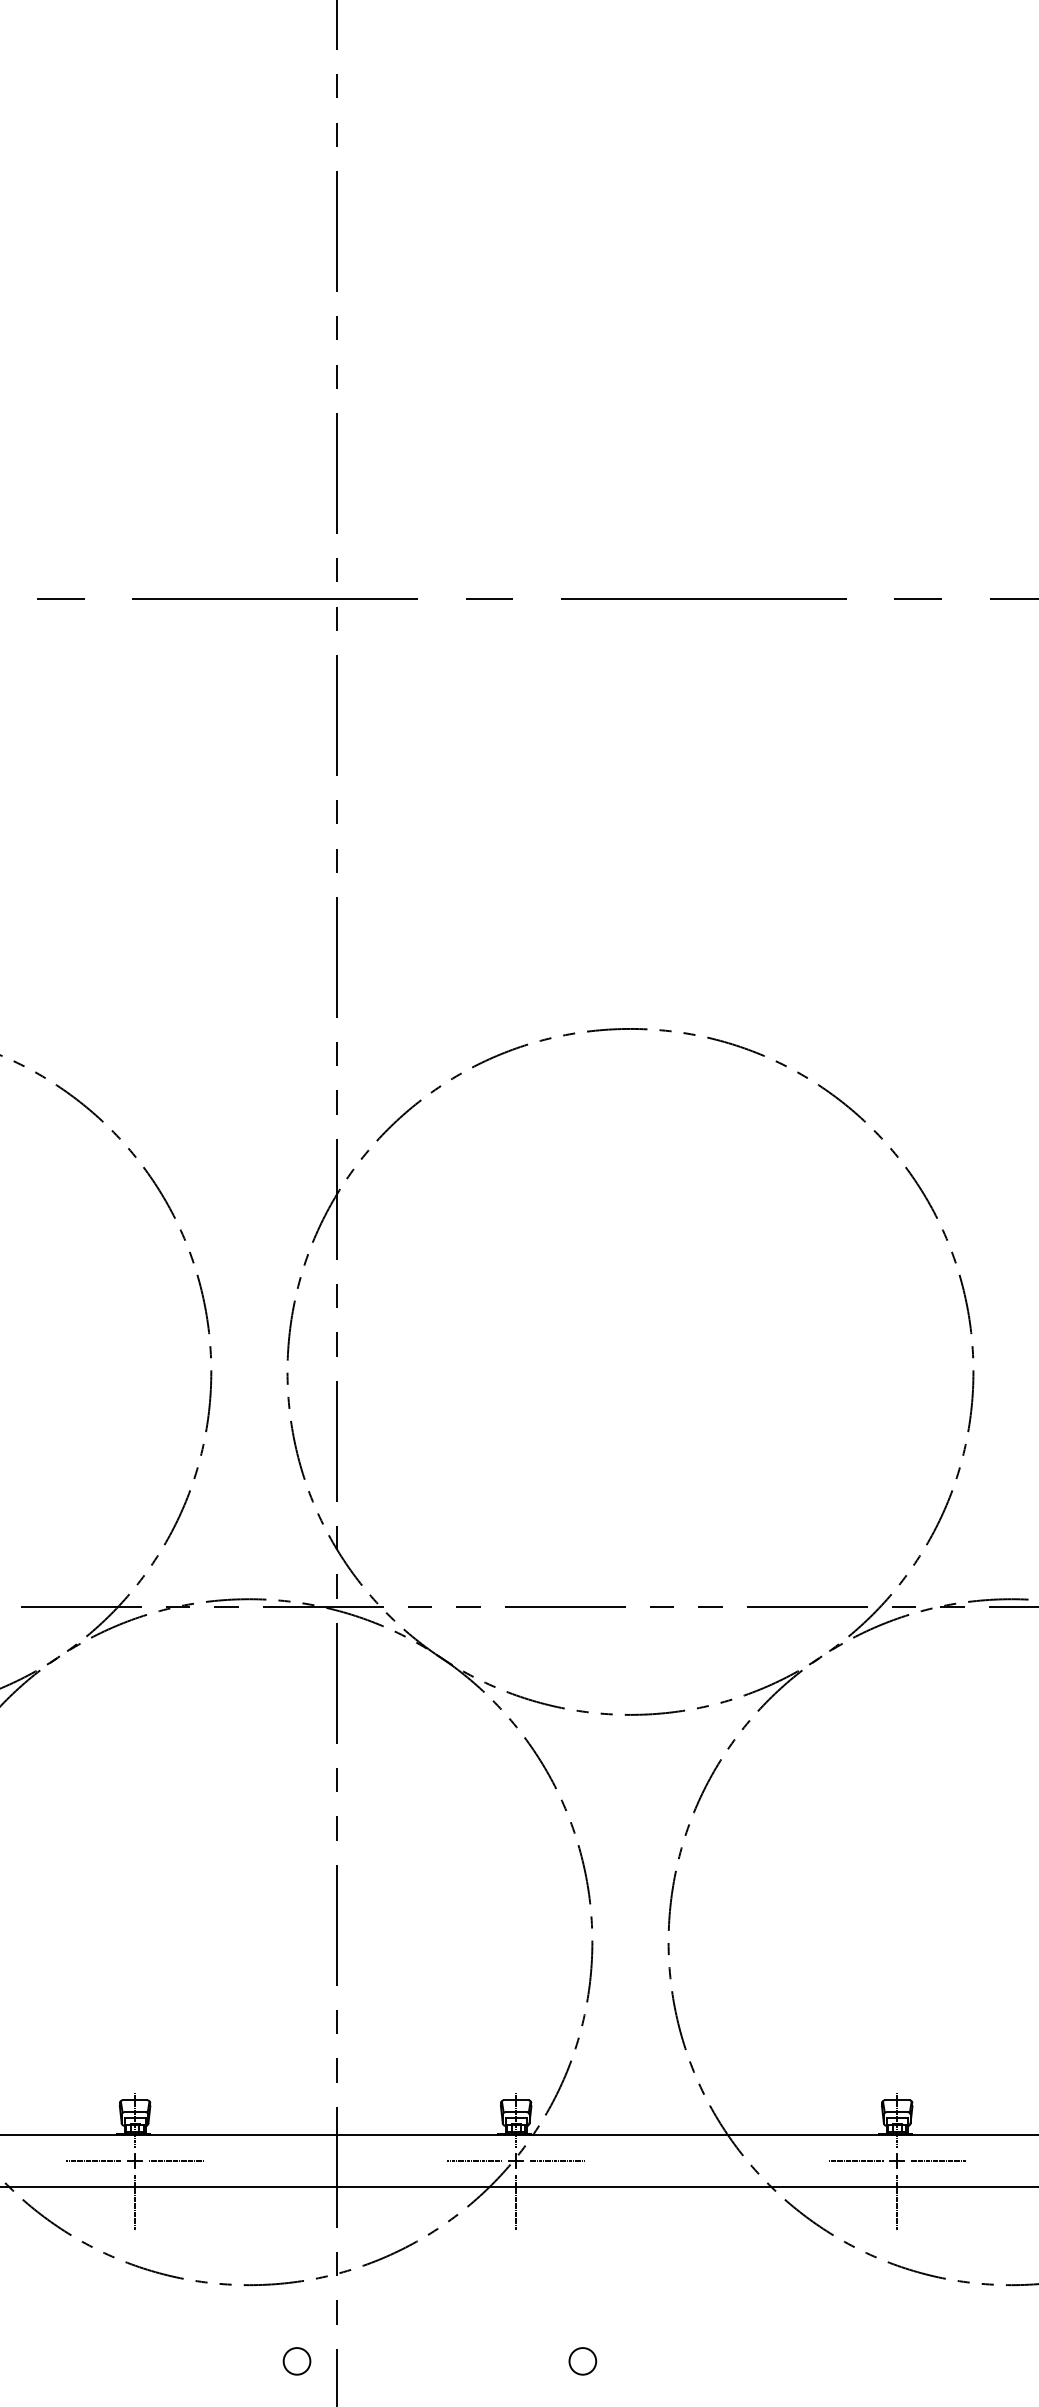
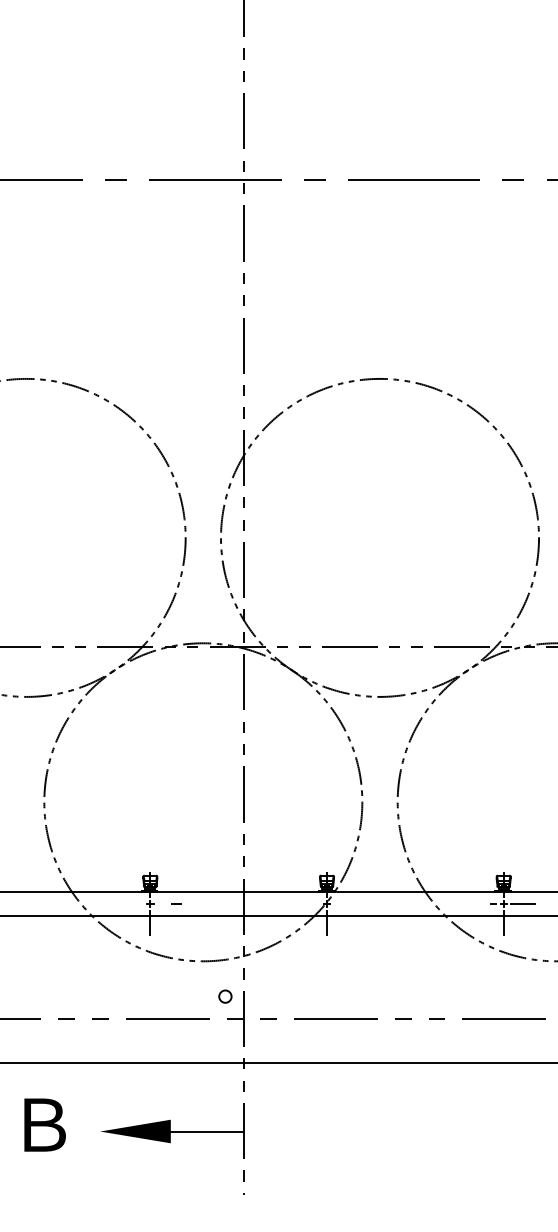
line: (92, 2160) -> (130, 903), removed
line: (474, 2160) -> (307, 903), removed
line: (556, 2160) -> (345, 903), removed
circle: (581, 2361) -> (357, 996), removed

